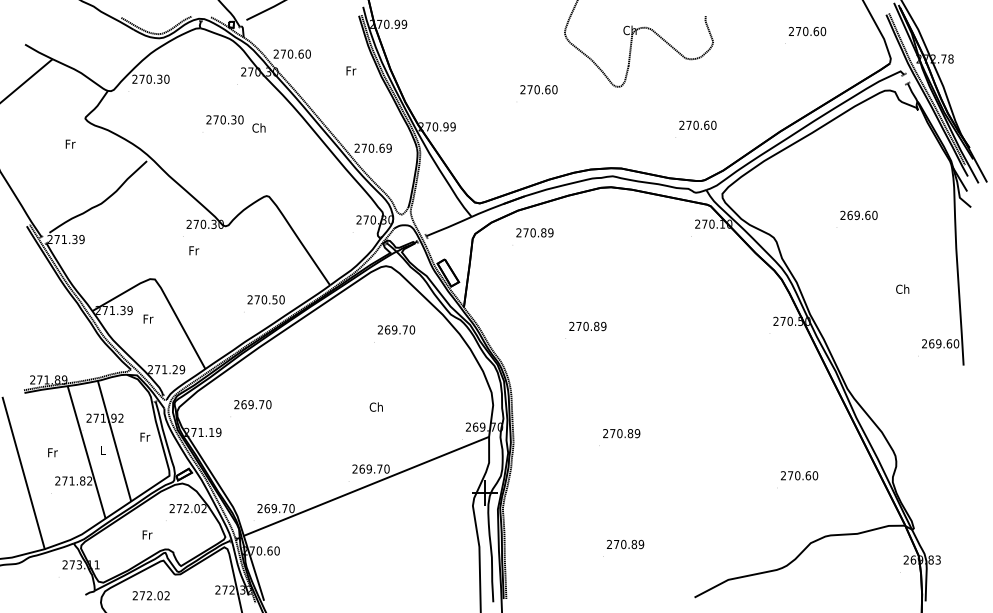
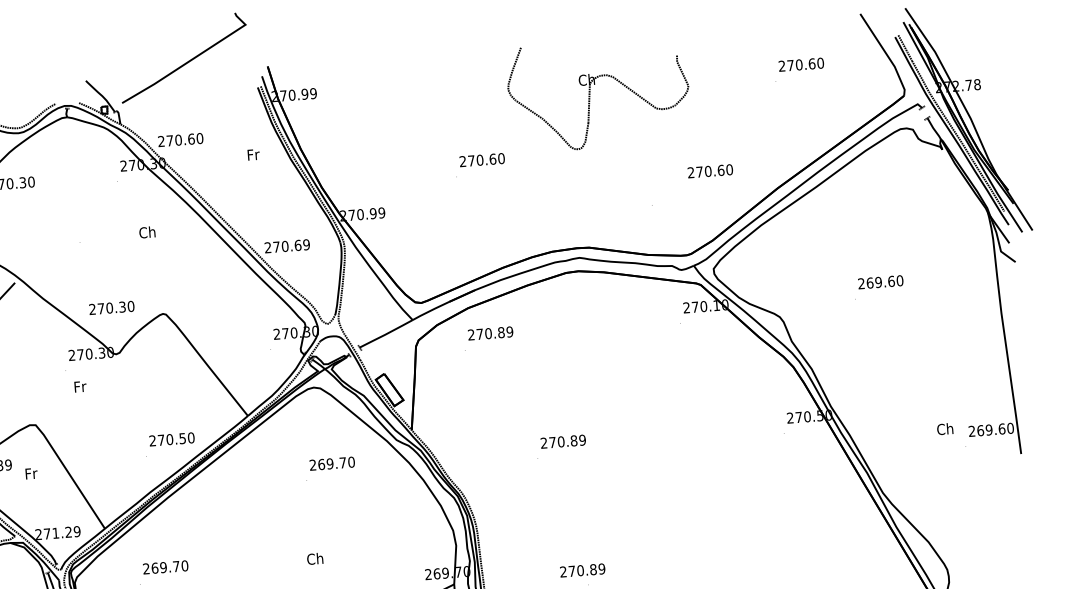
text: (224, 119) -> (111, 307), moved
text: (697, 124) -> (709, 170), moved
text: (902, 288) -> (944, 428), moved
text: (621, 433) -> (582, 570), moved

